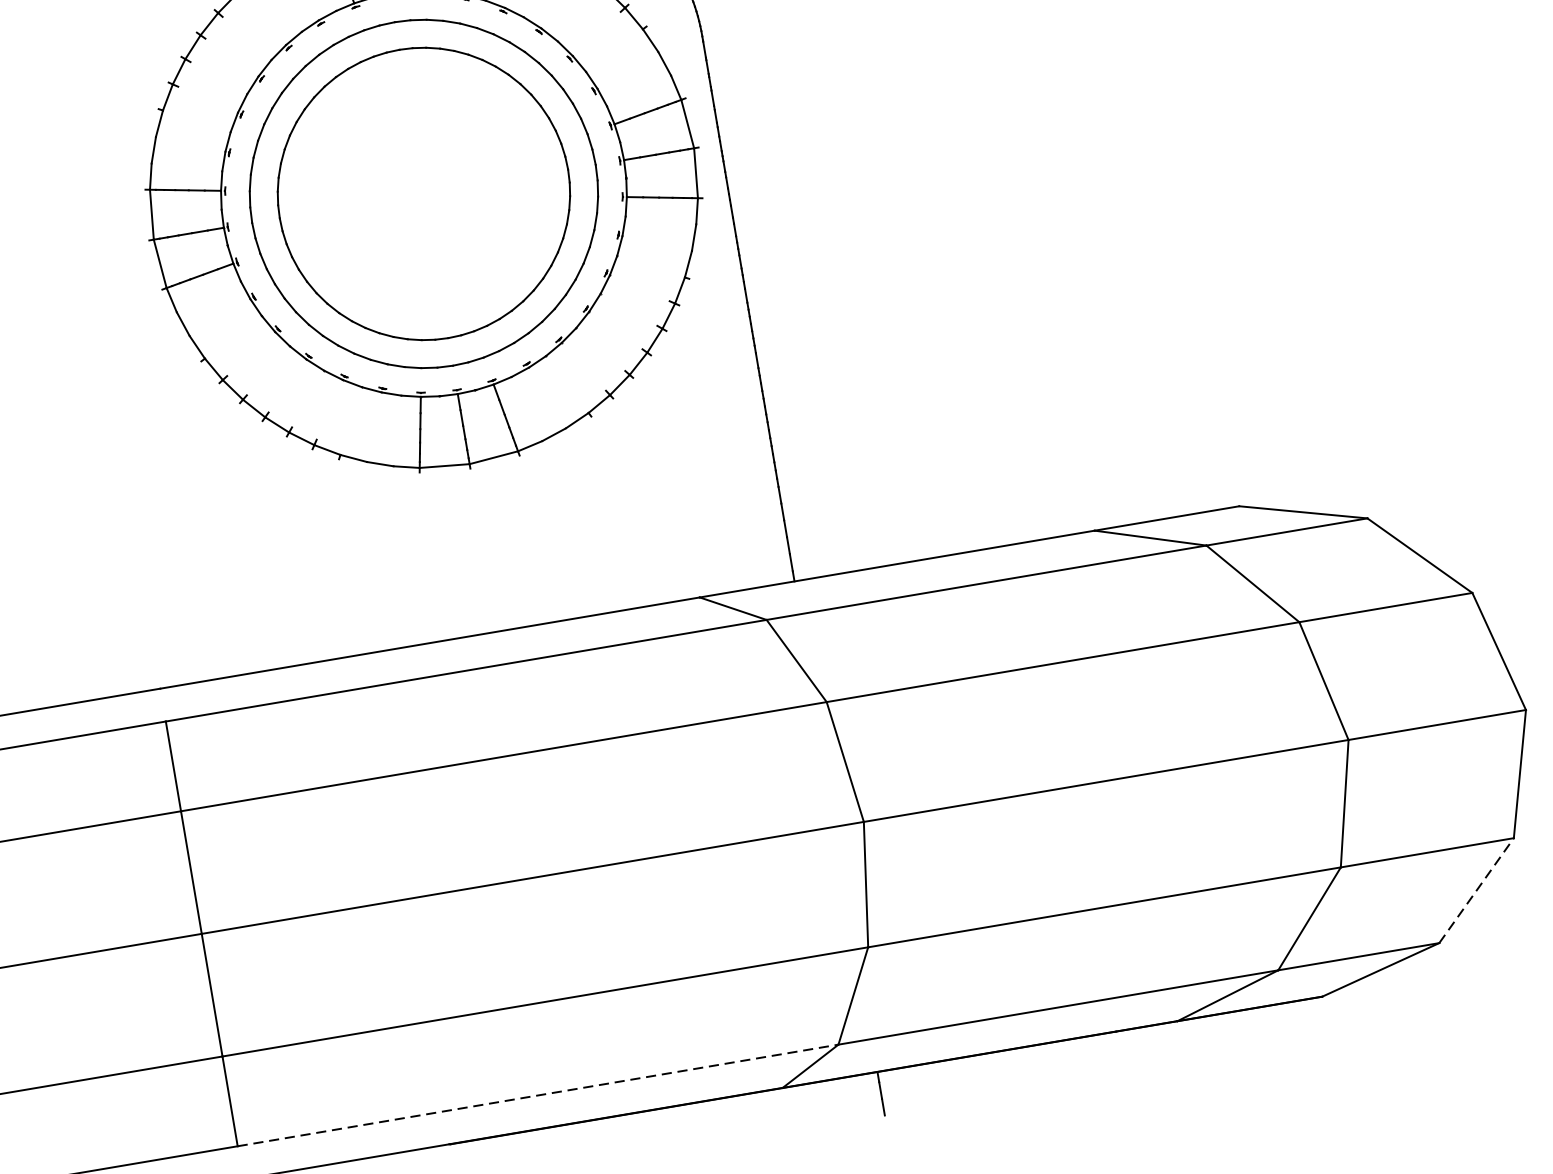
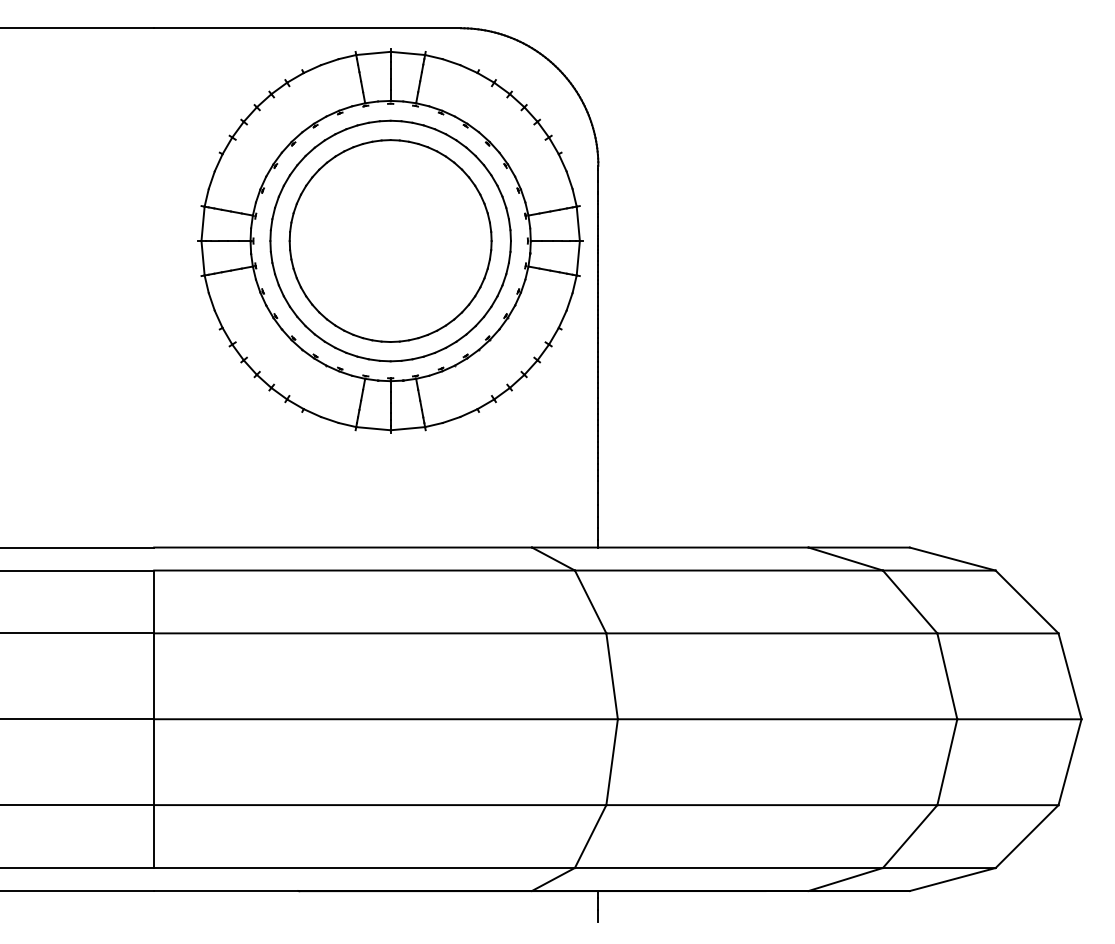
line: (1477, 890) -> (1027, 836), dashed -> solid
line: (539, 1094) -> (365, 867), dashed -> solid

